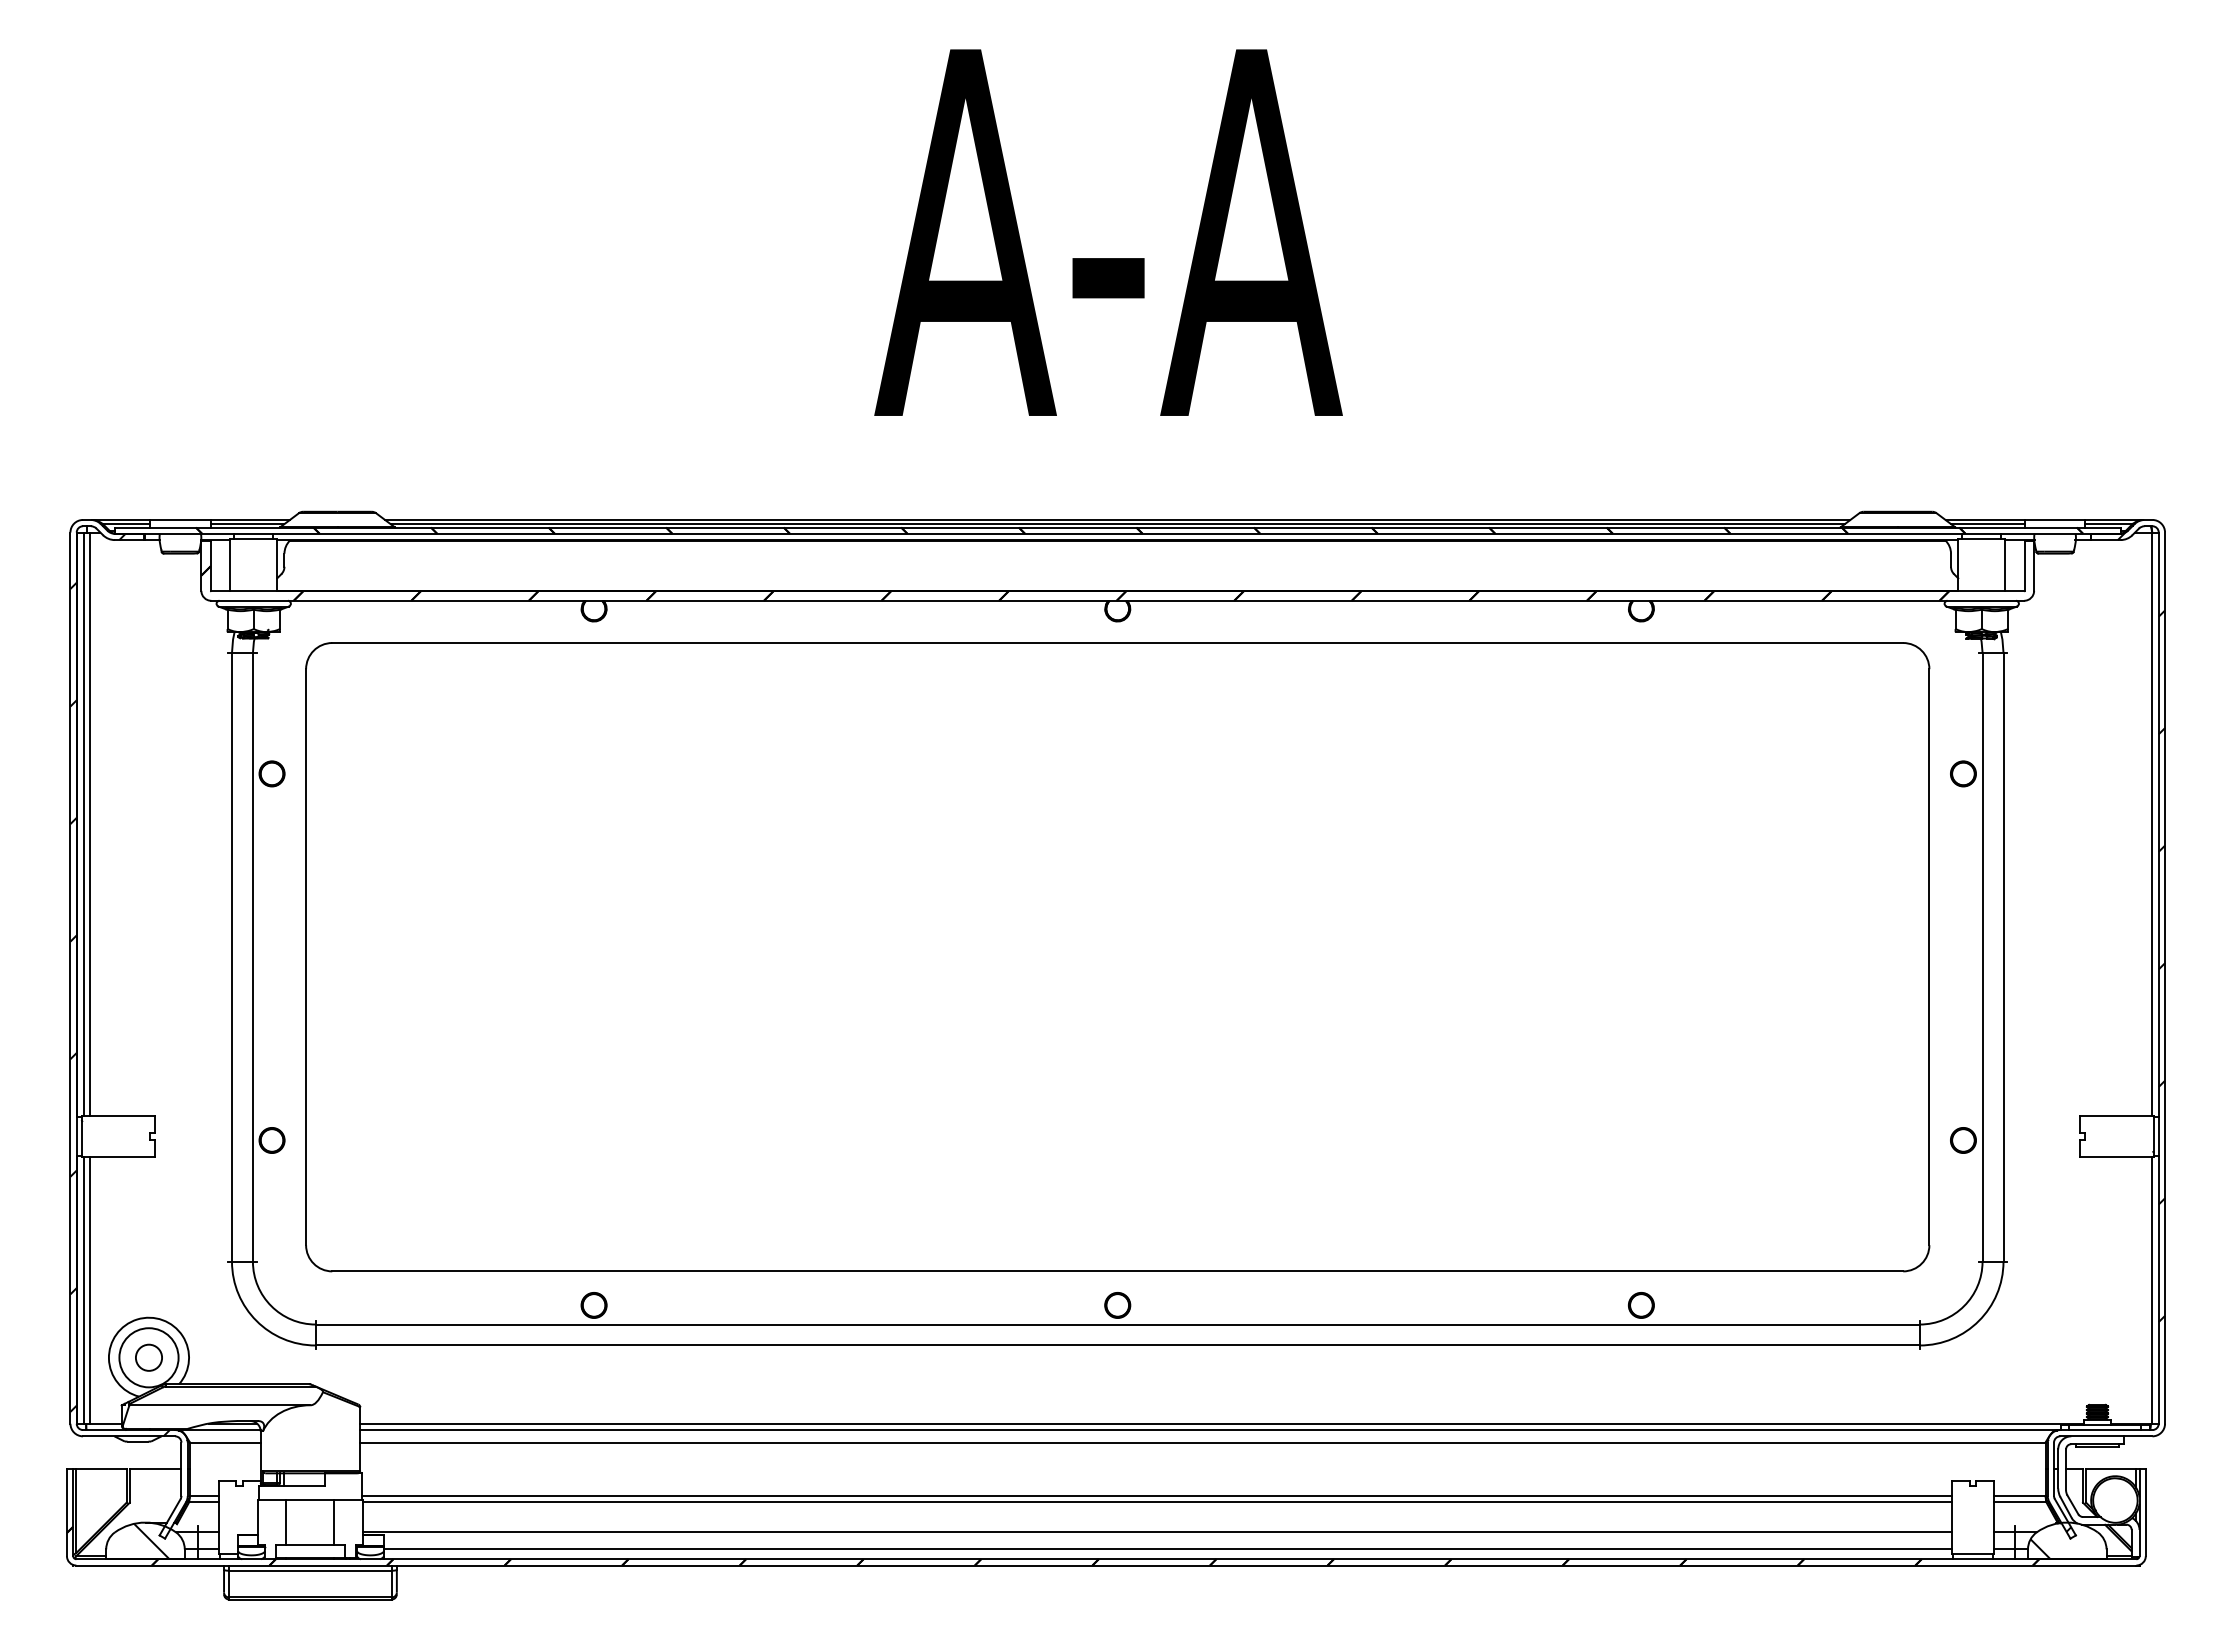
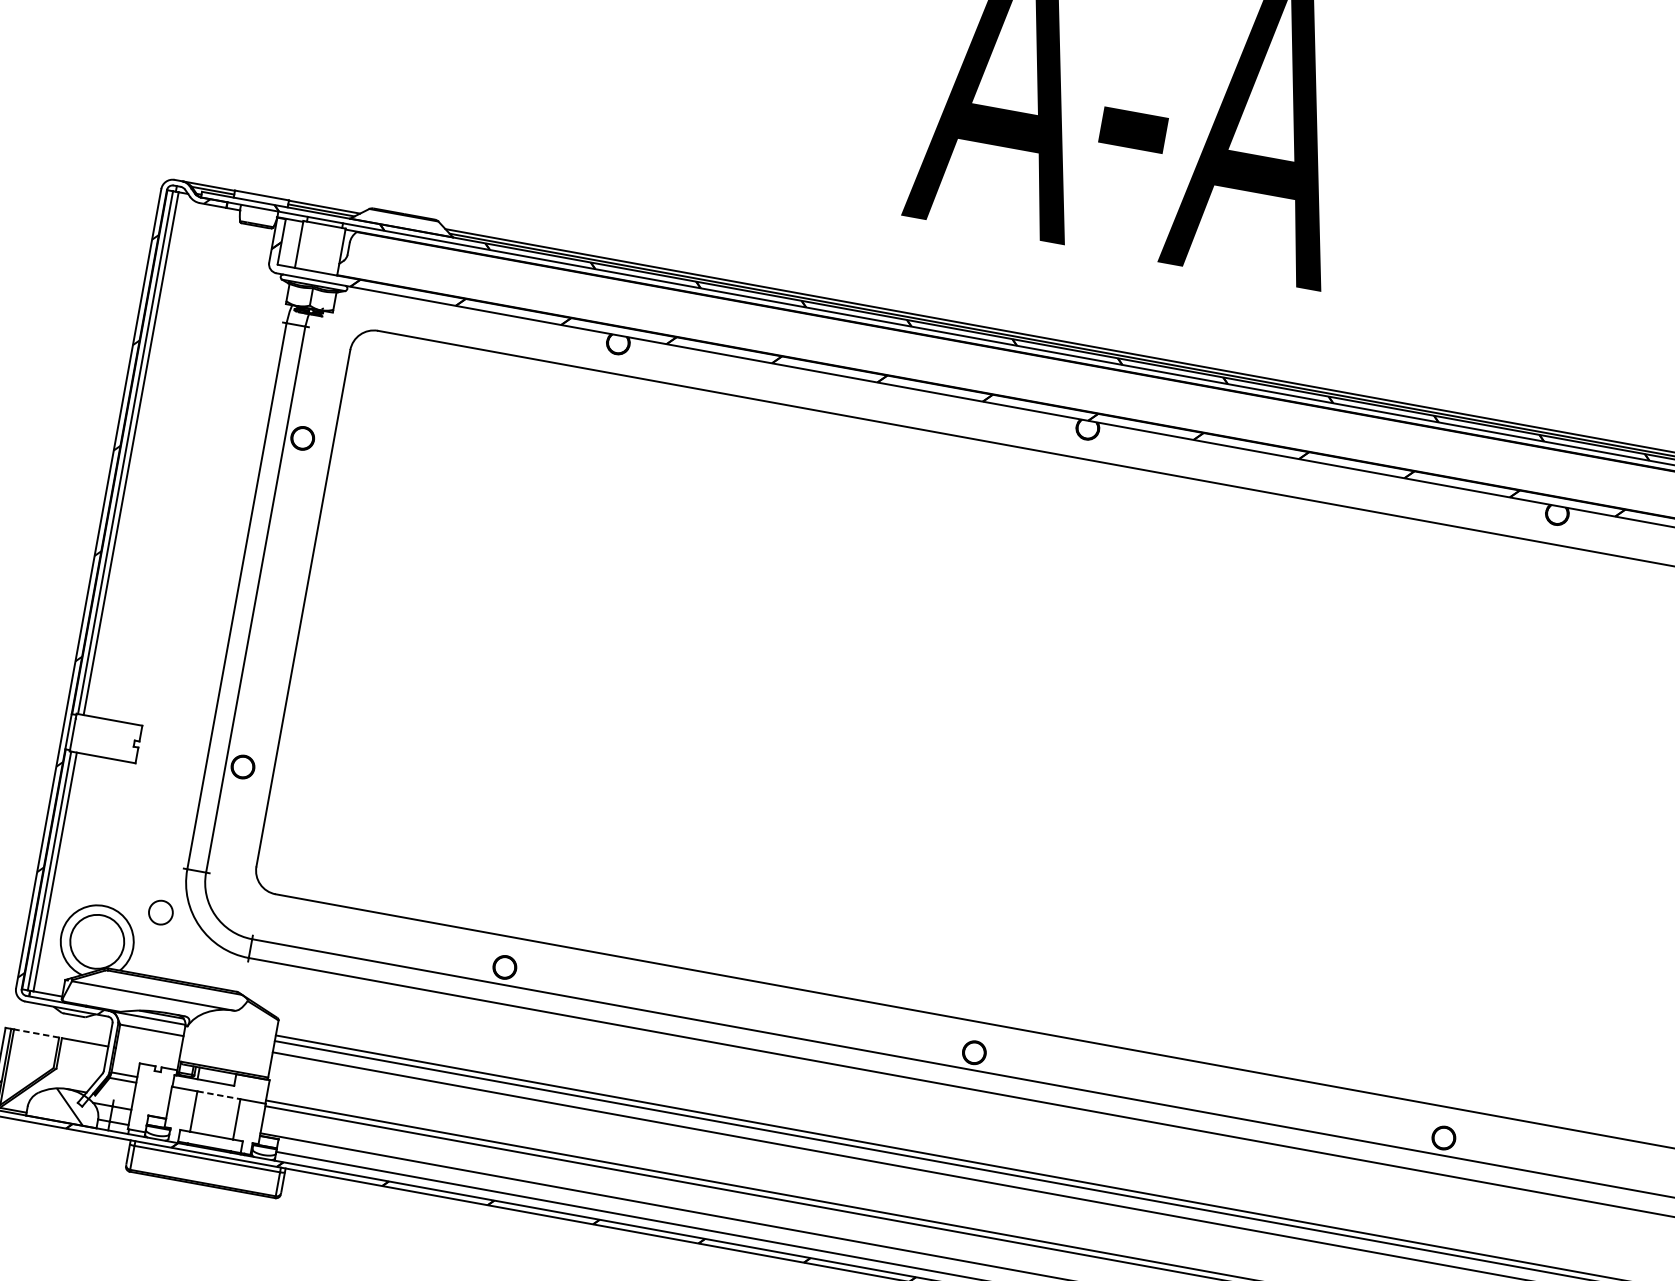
circle: (148, 1357) -> (160, 912), moved
line: (101, 1468) -> (36, 1033), solid -> dashed
line: (310, 1499) -> (218, 1095), solid -> dashed

